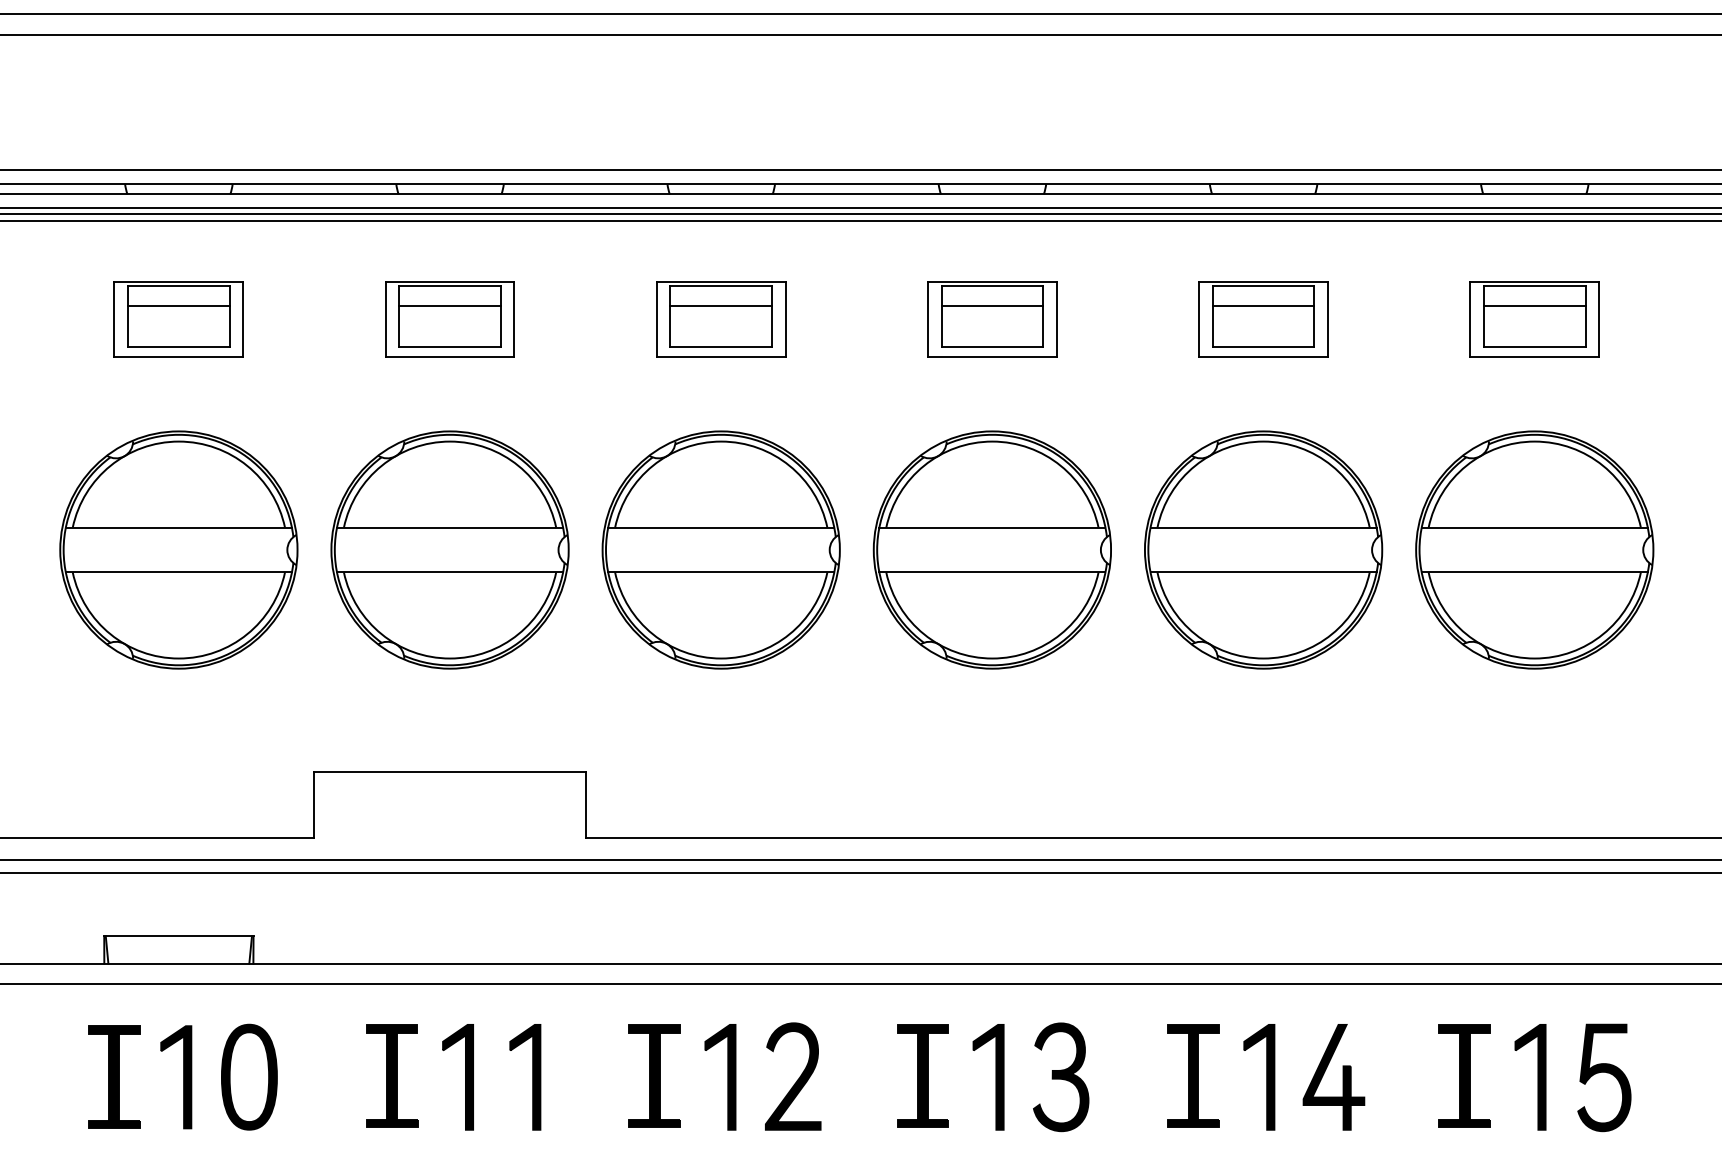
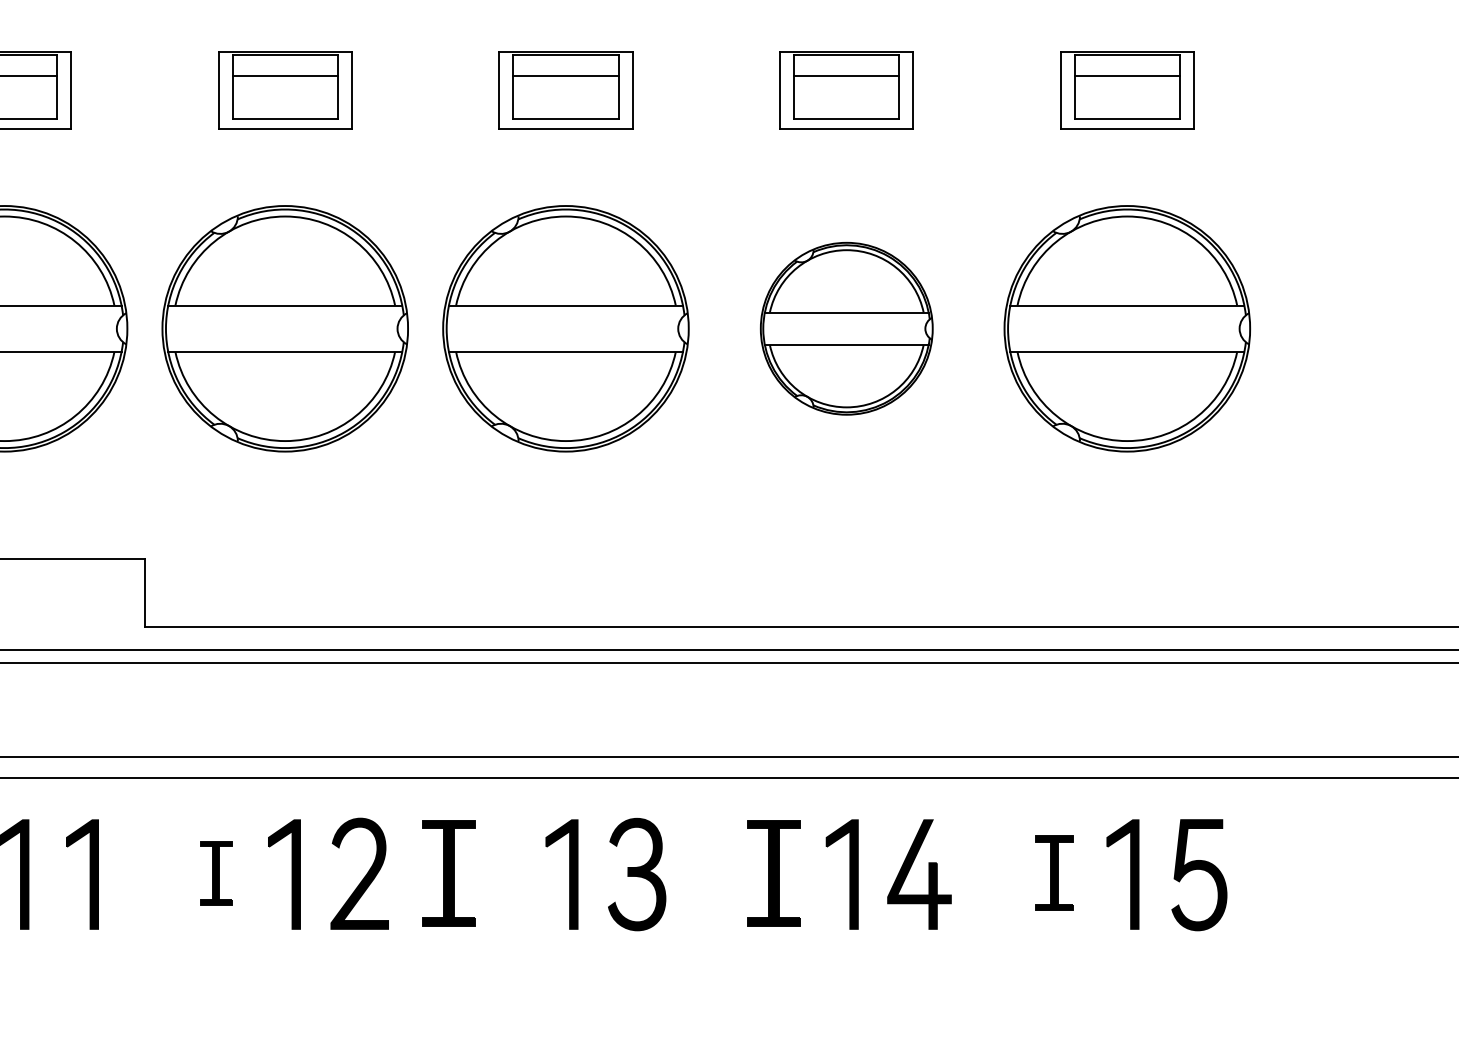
part: (1263, 549) -> (846, 328), size x0.7
part: (654, 1075) -> (216, 872), size x0.6
part: (922, 1075) -> (449, 872), moved
part: (1464, 1075) -> (1054, 872), size x0.7

